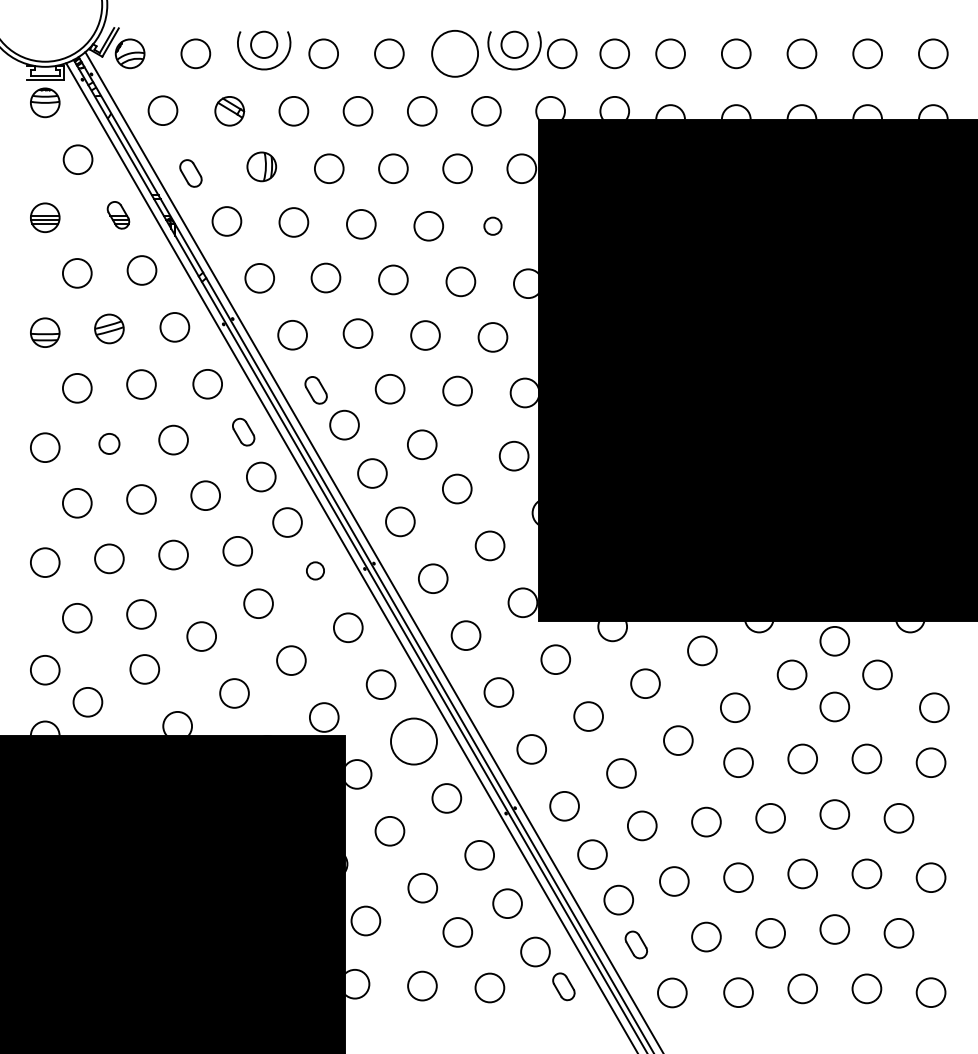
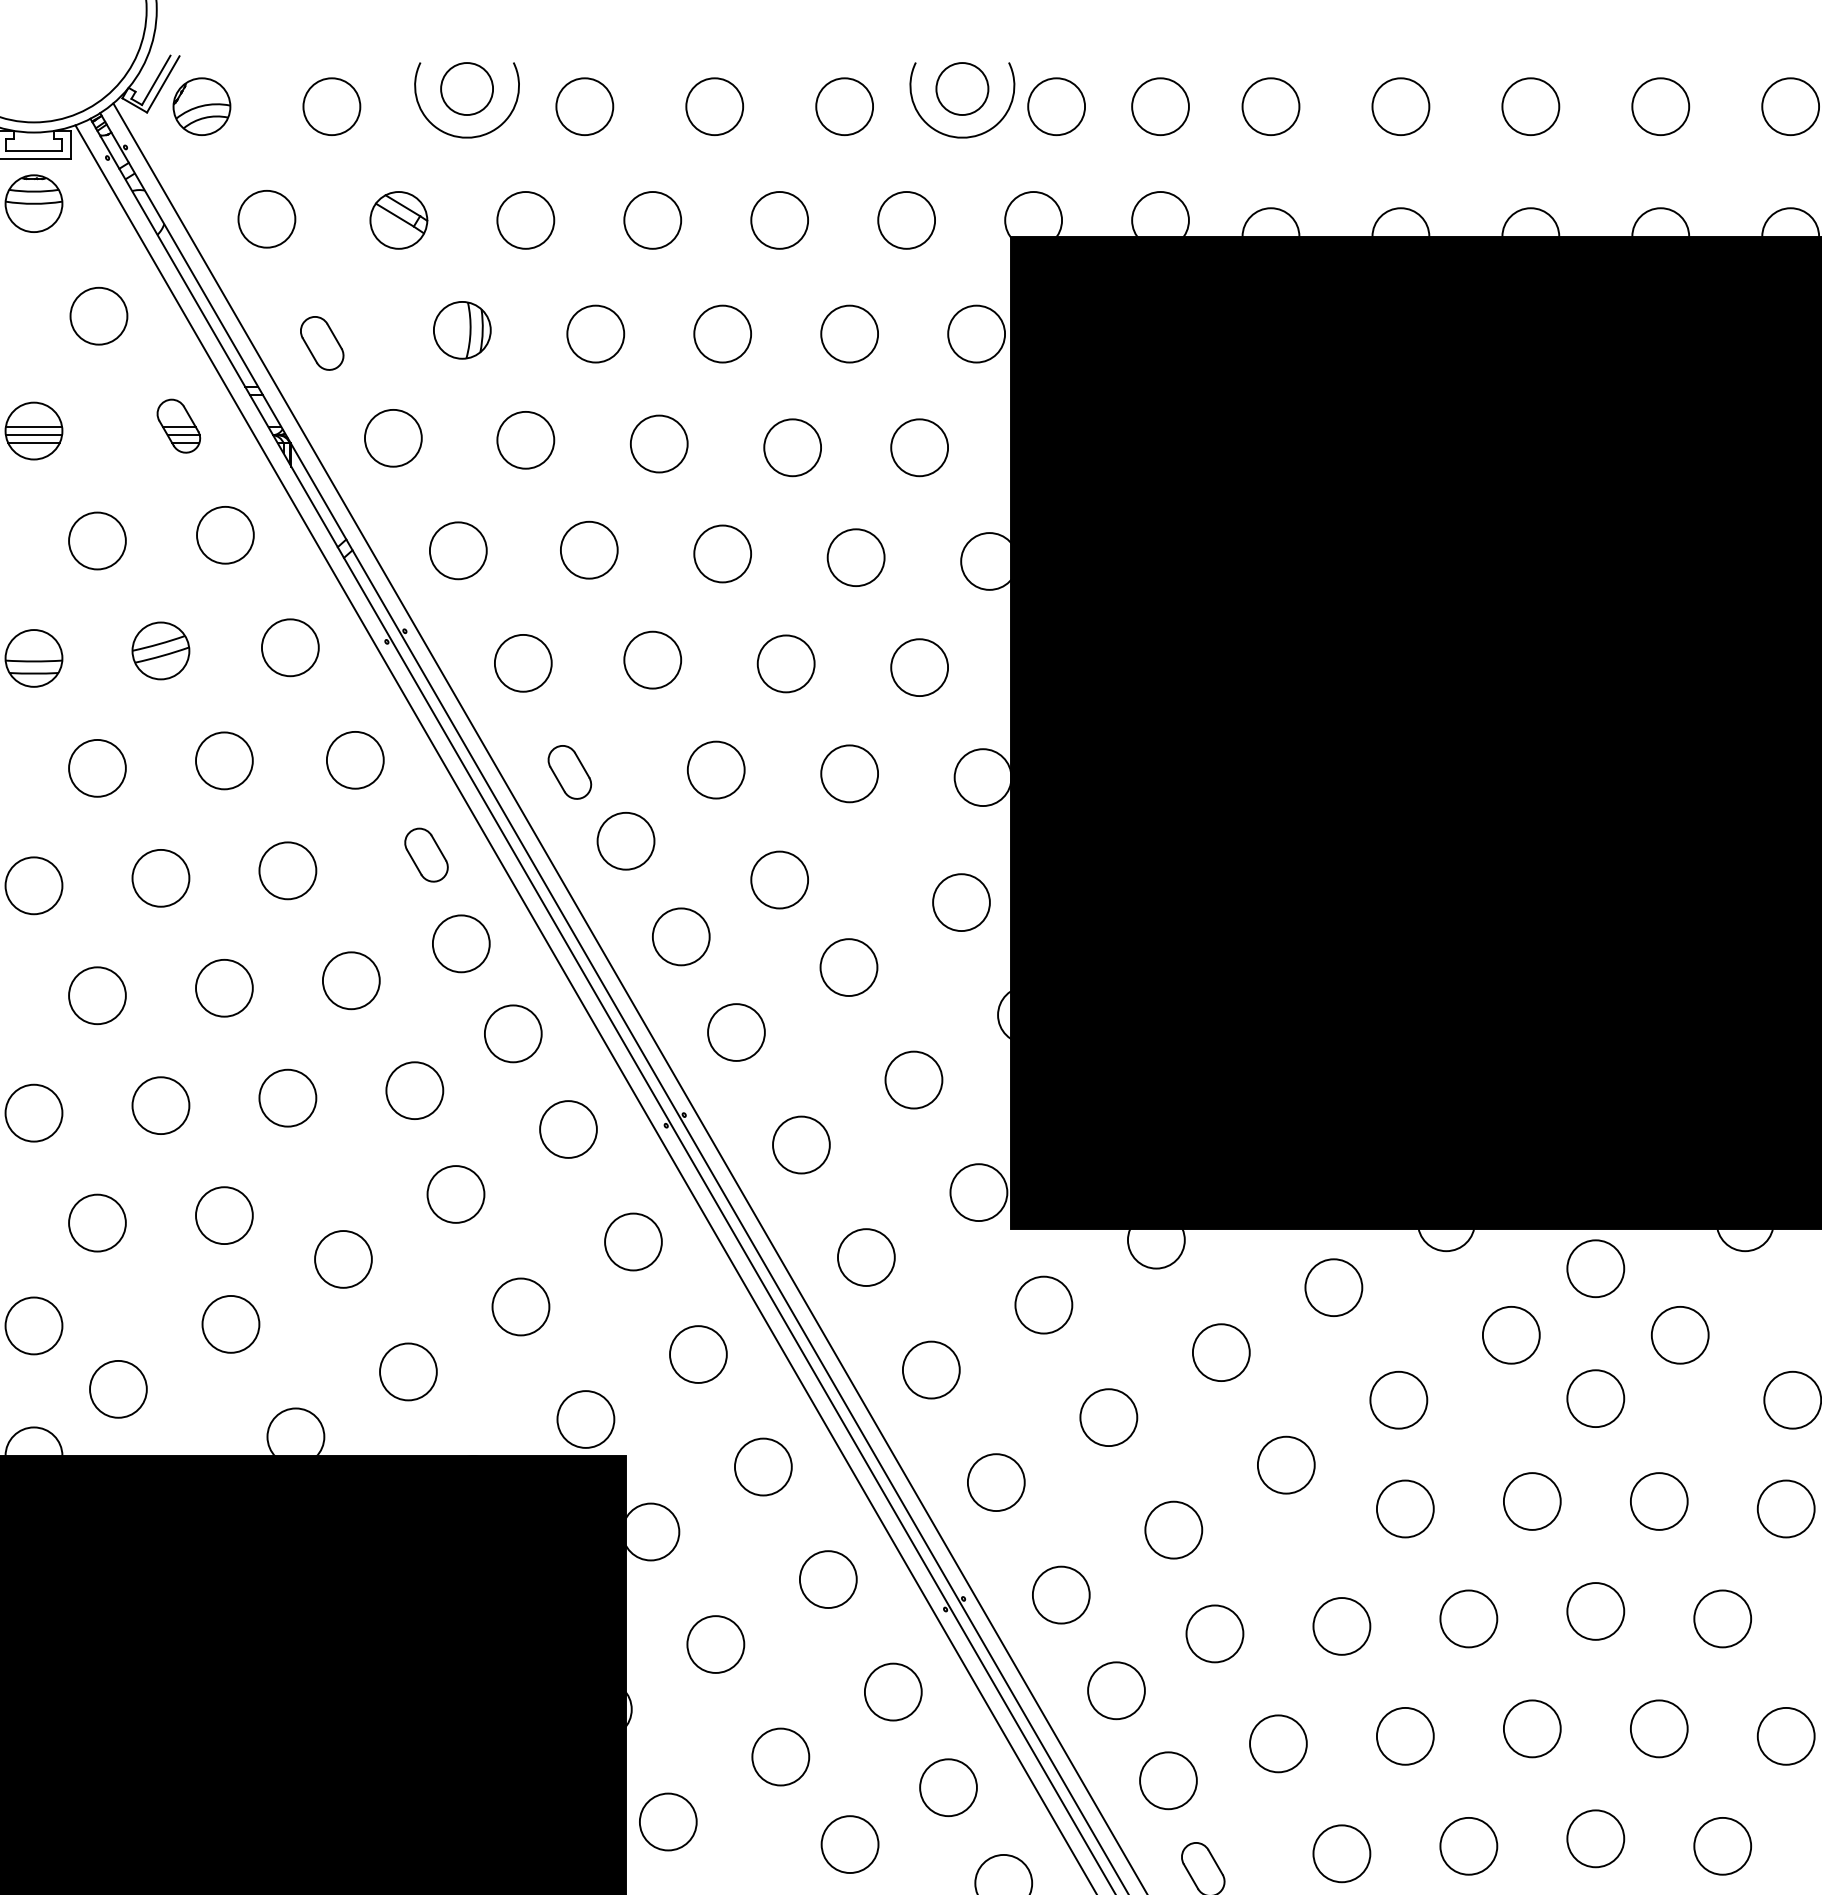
circle: (454, 53) -> (843, 106), size x0.62
circle: (492, 225) -> (918, 446), size x1.67
circle: (109, 443) -> (161, 877), size x1.43
circle: (315, 570) -> (568, 1128), size x1.67
circle: (413, 741) -> (762, 1466), size x0.62

